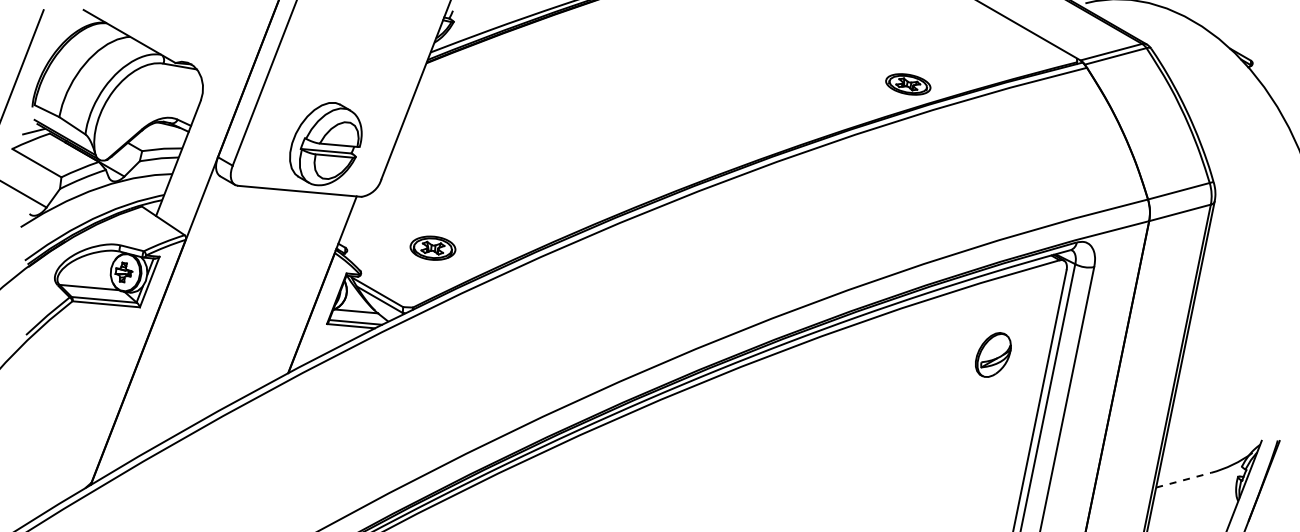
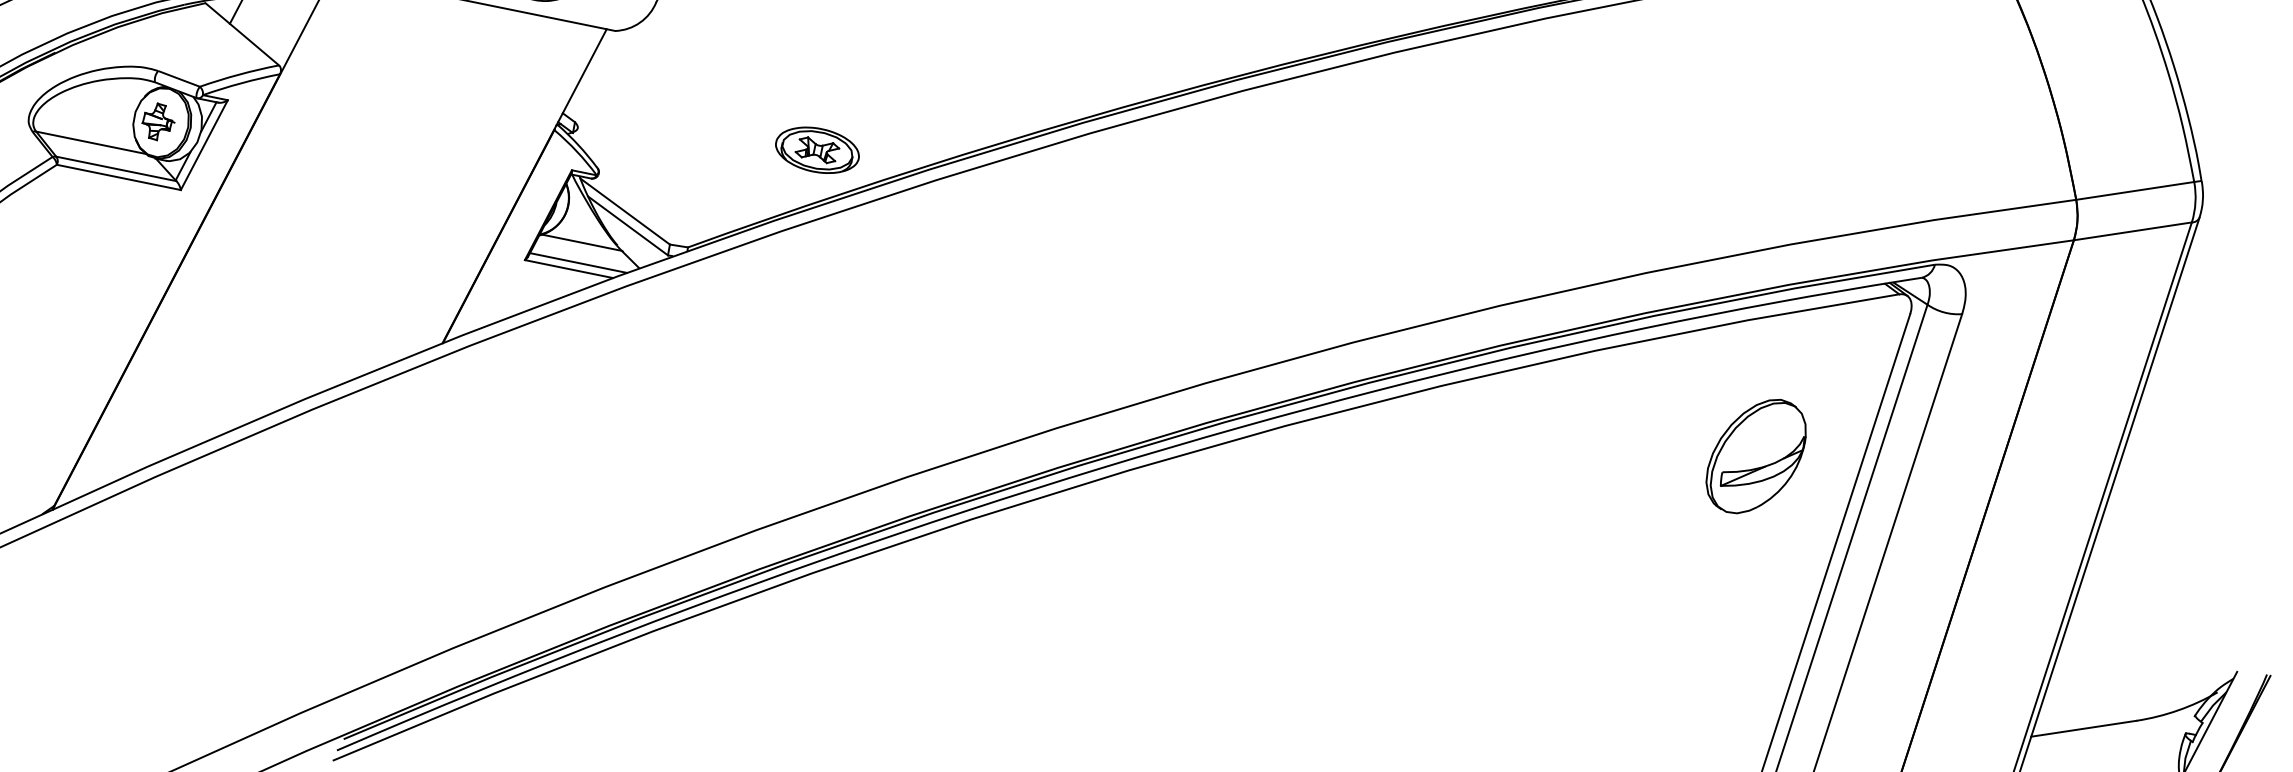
part: (432, 247) -> (816, 148), moved
part: (993, 354) -> (1756, 455), size x1.43
line: (1184, 480) -> (2085, 729), dashed -> solid

